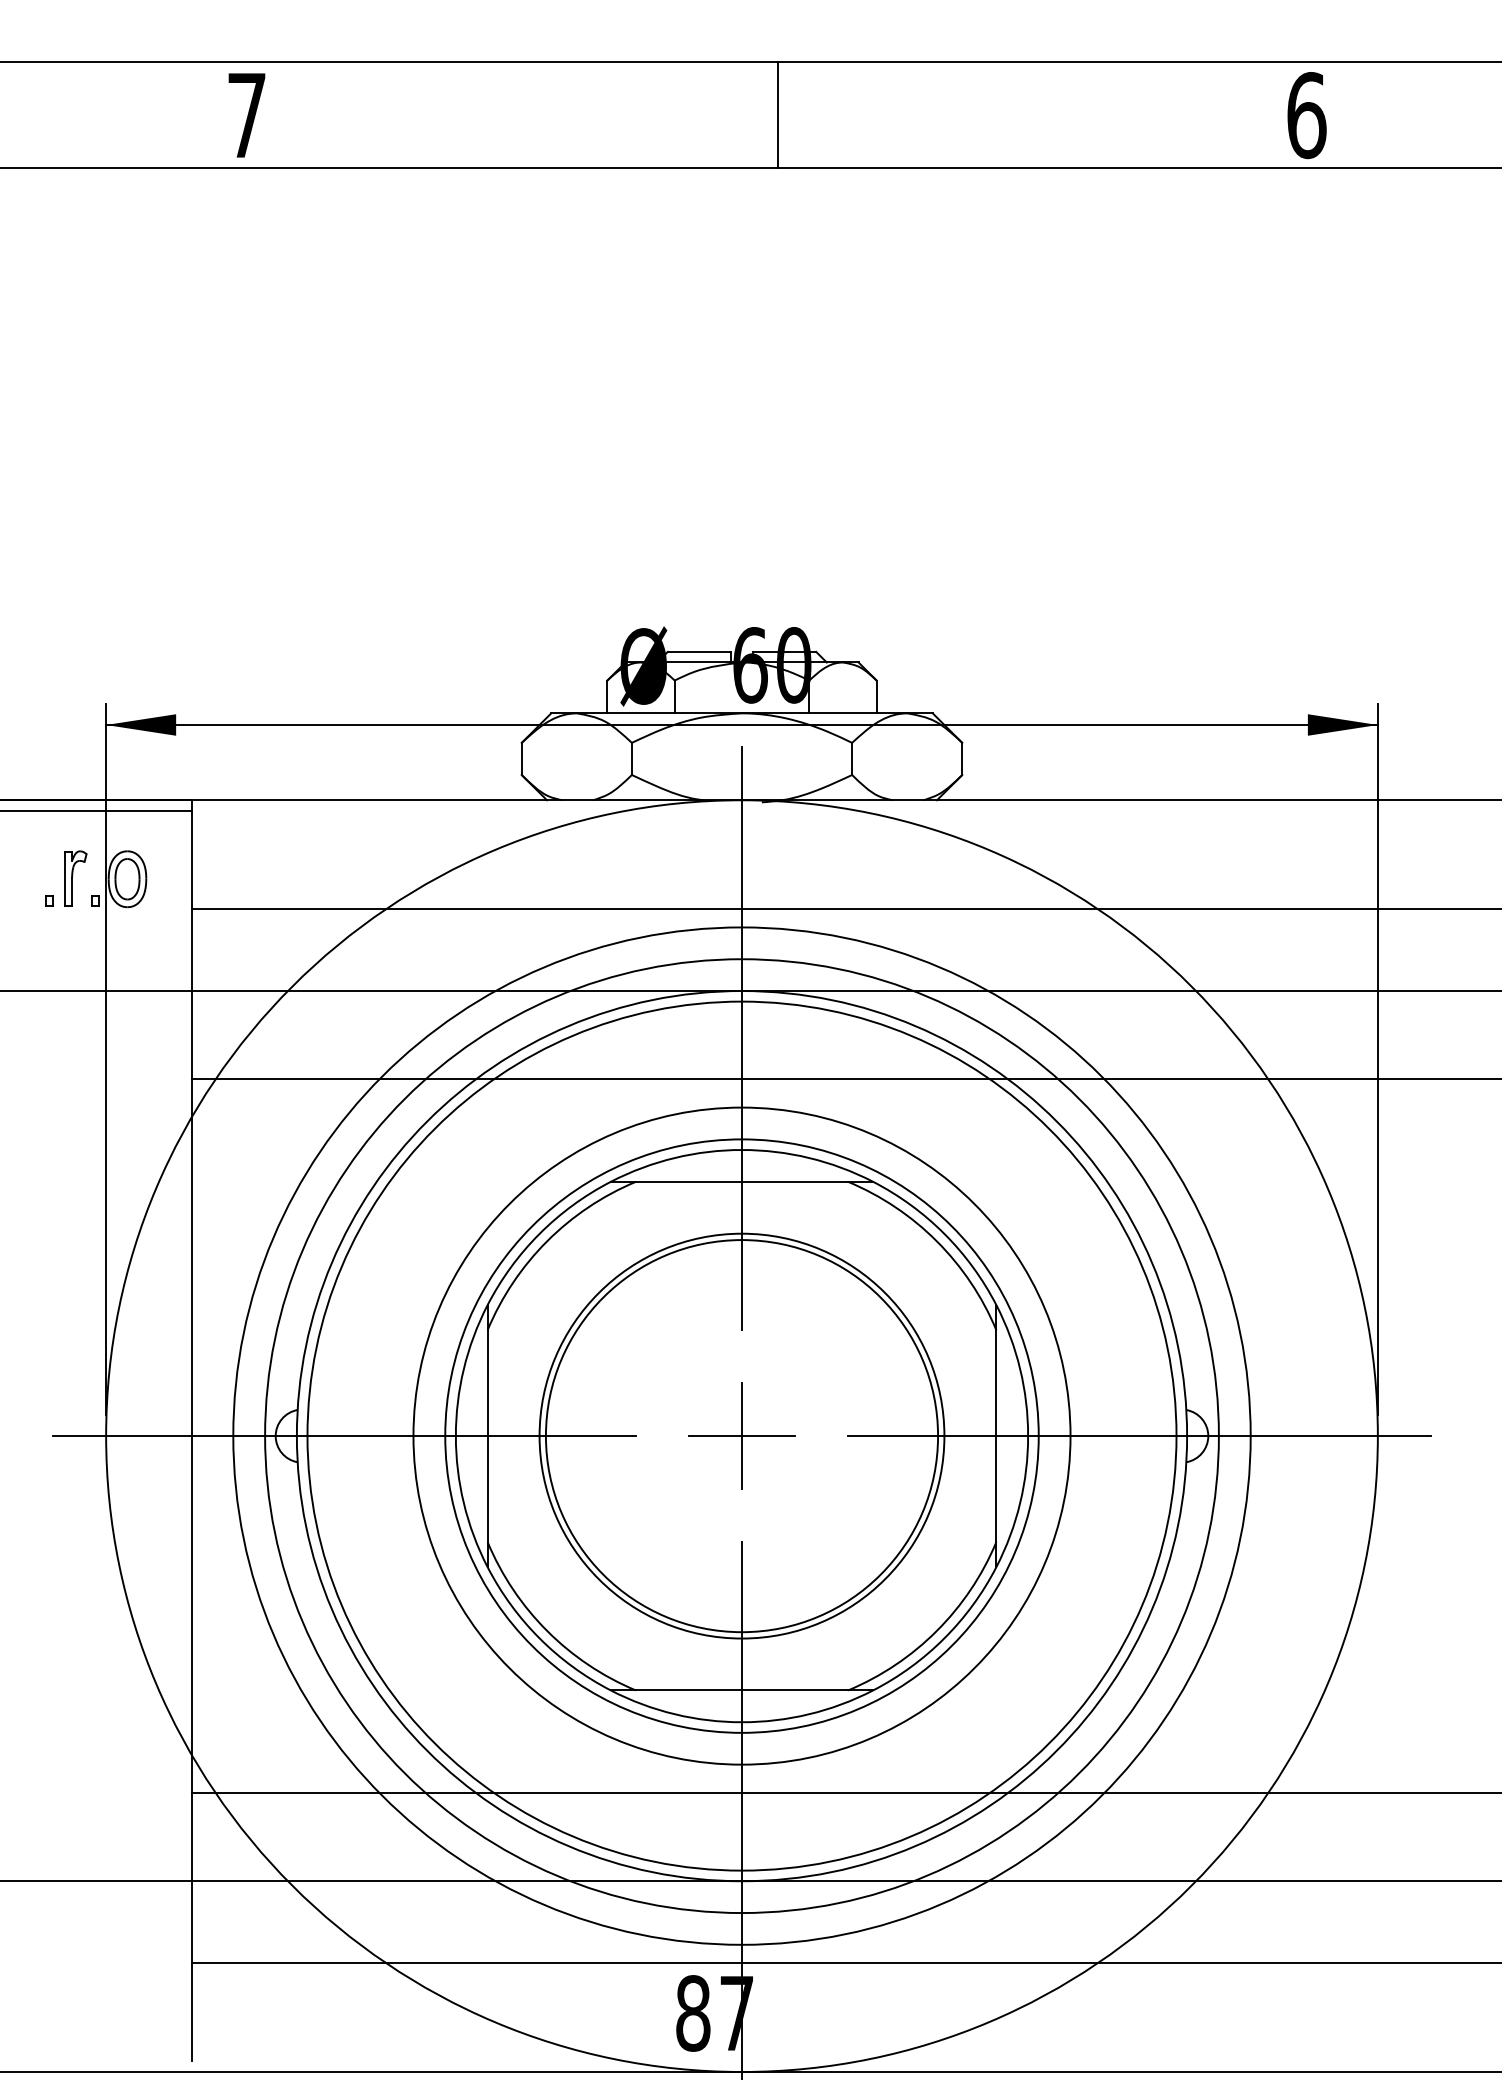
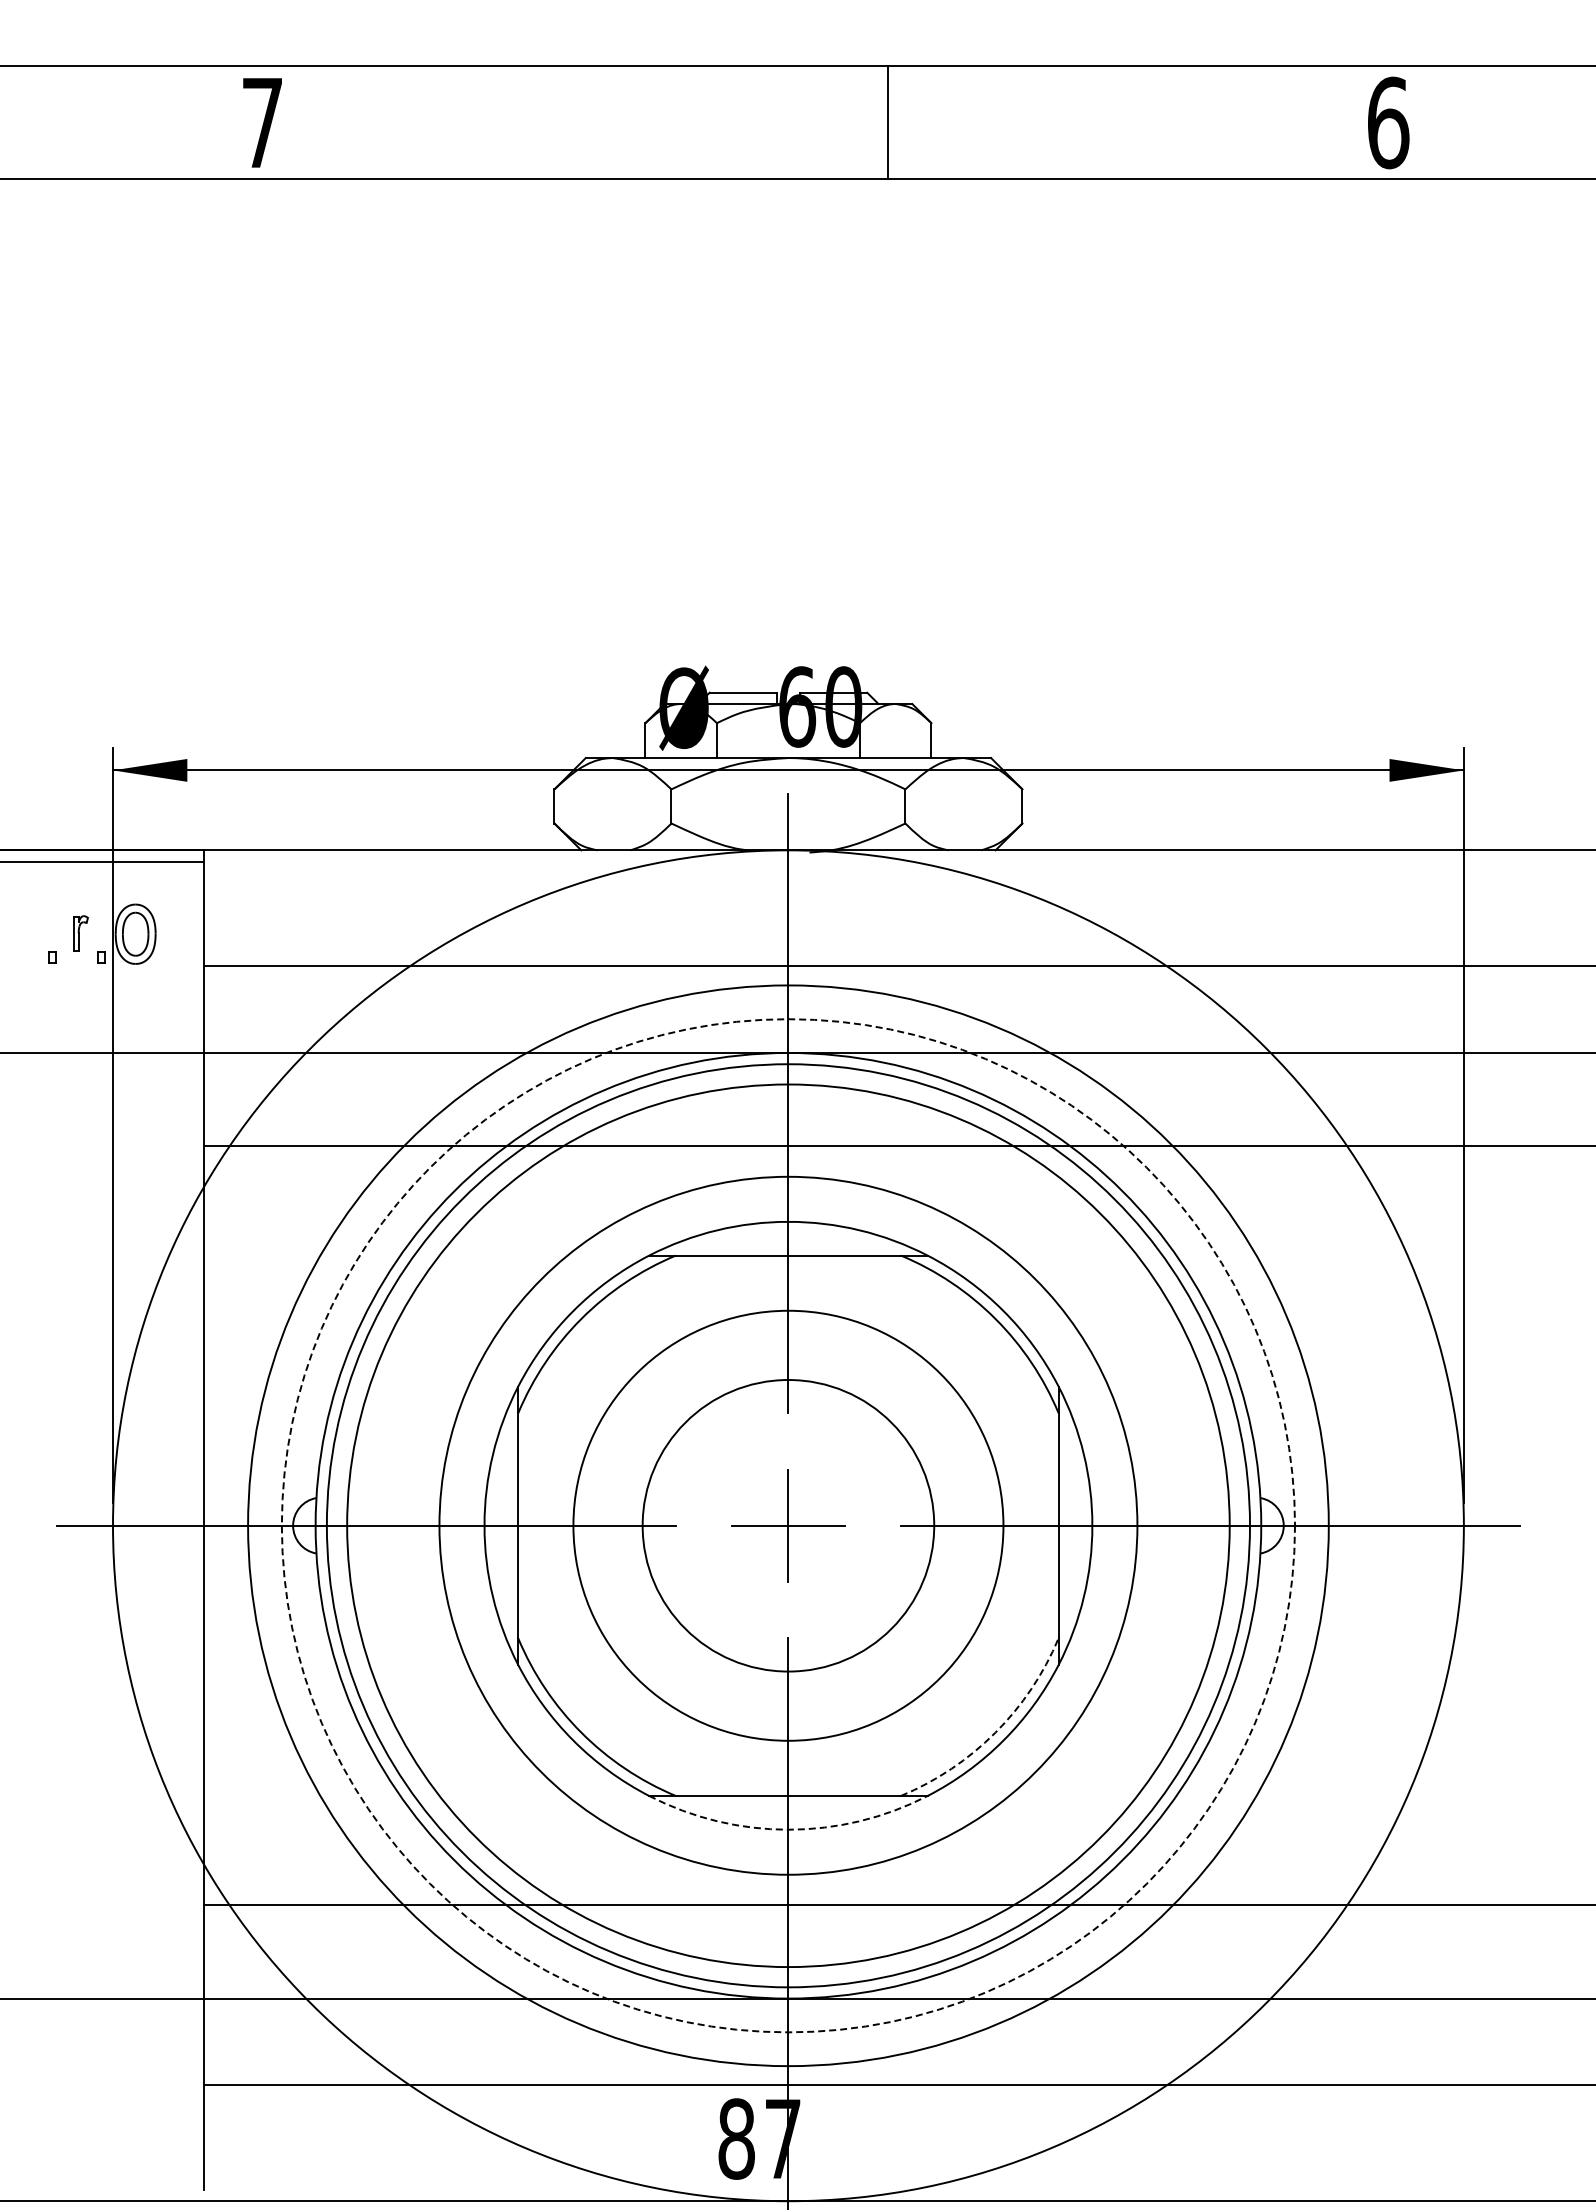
line: (777, 115) -> (887, 122), moved
part: (76, 878) -> (81, 933), size x0.6
circle: (742, 1435) -> (788, 1525), size x0.7
circle: (742, 1435) -> (788, 1525), size x1.4
circle: (742, 1435) -> (788, 1525), solid -> dashed
arc: (936, 1630) -> (995, 1732), solid -> dashed
arc: (742, 1722) -> (788, 1829), solid -> dashed

